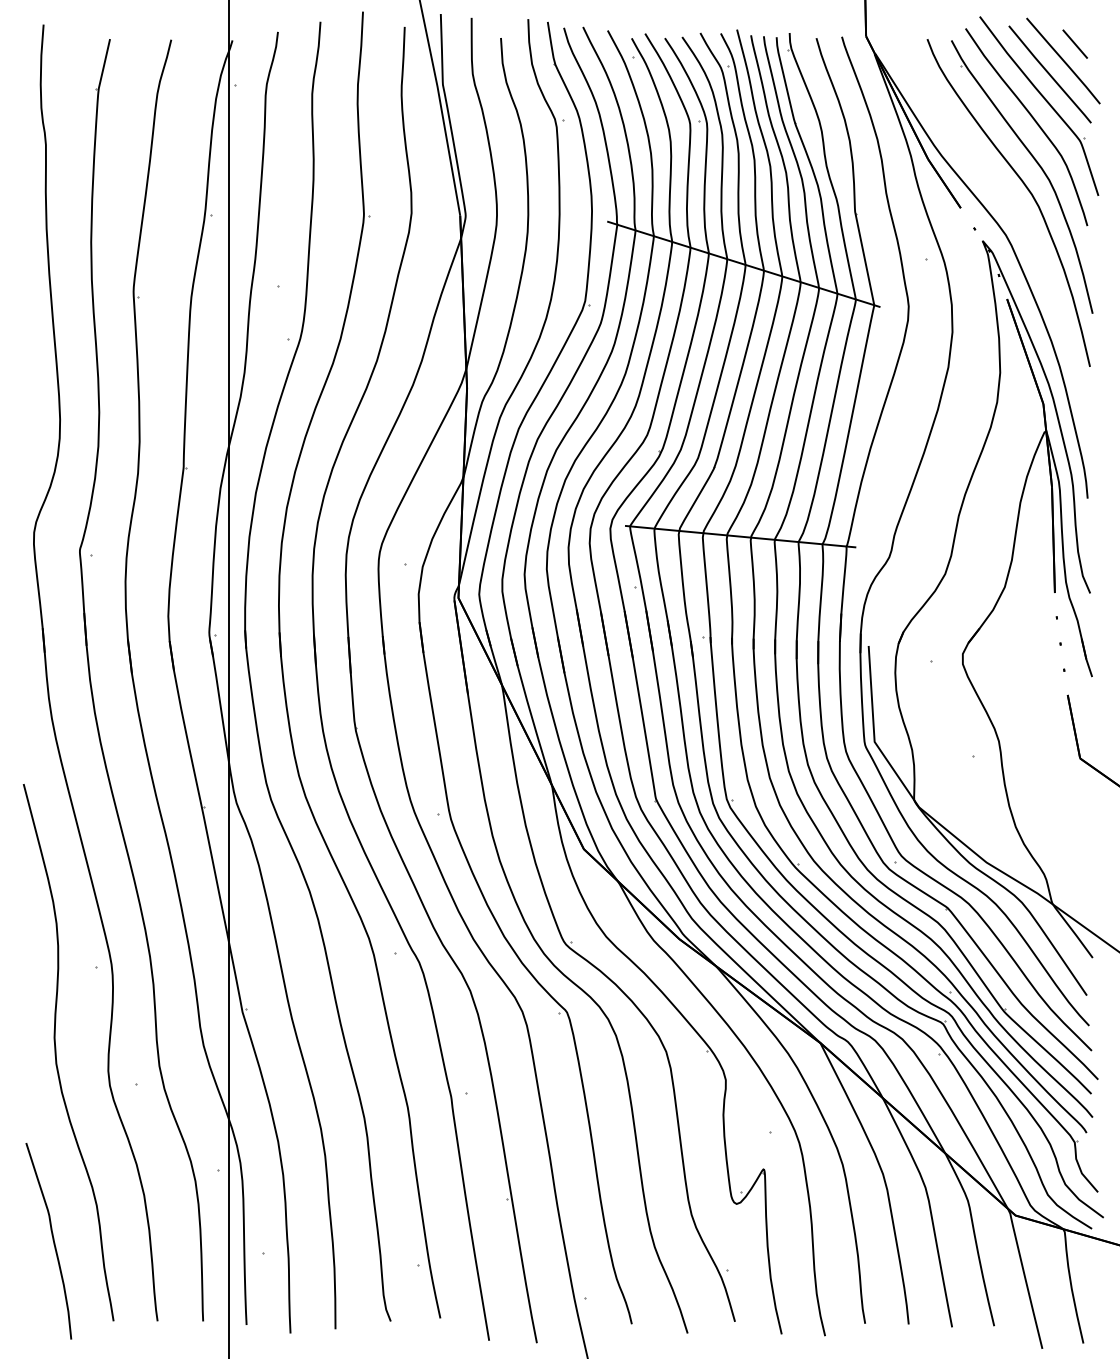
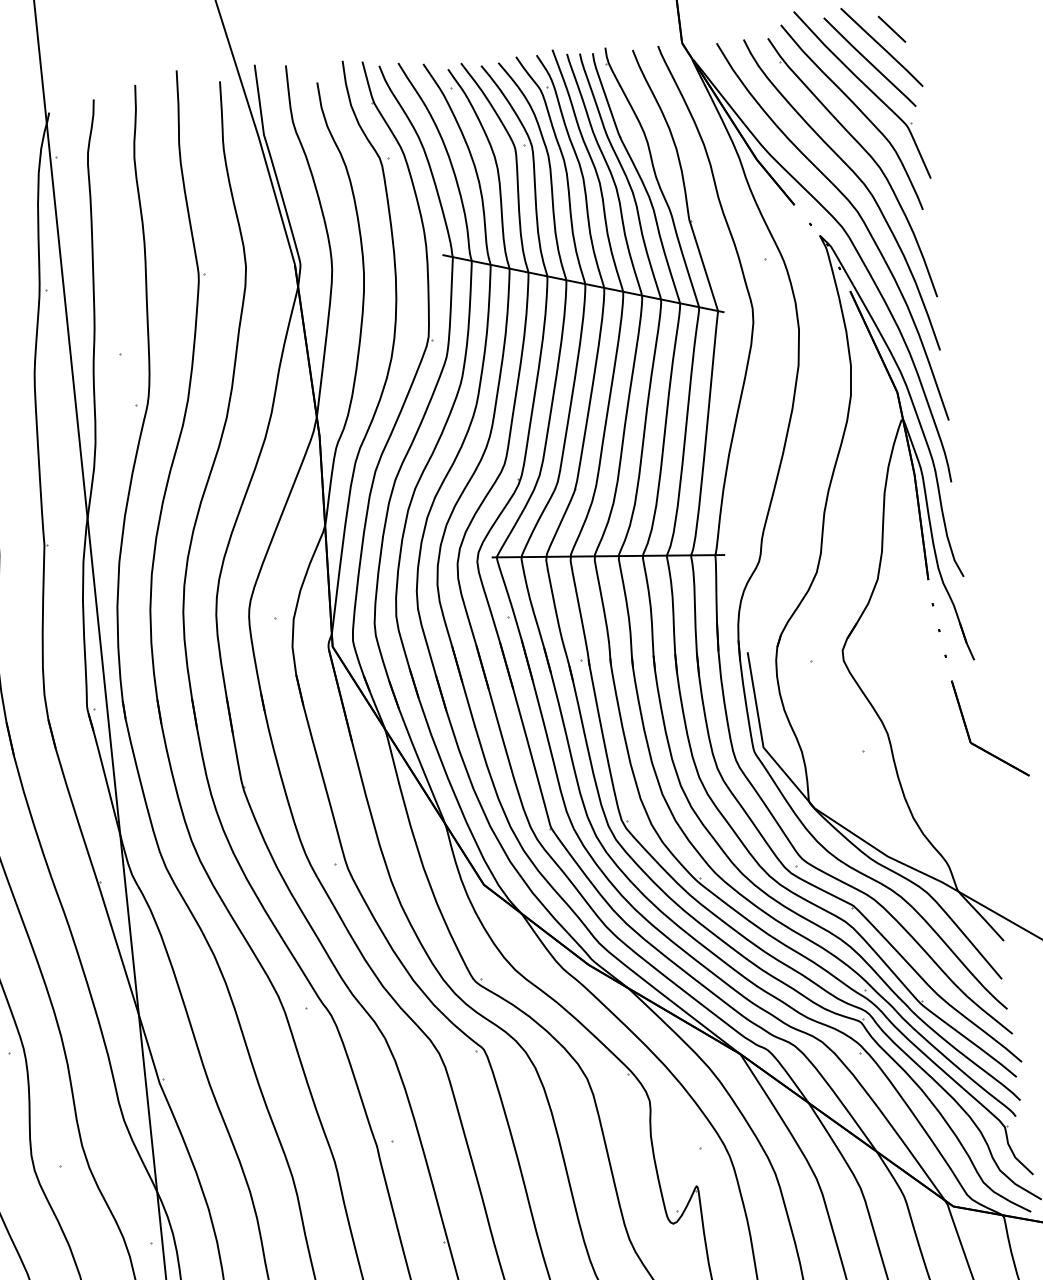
curve: (1020, 220) -> (855, 211), added

